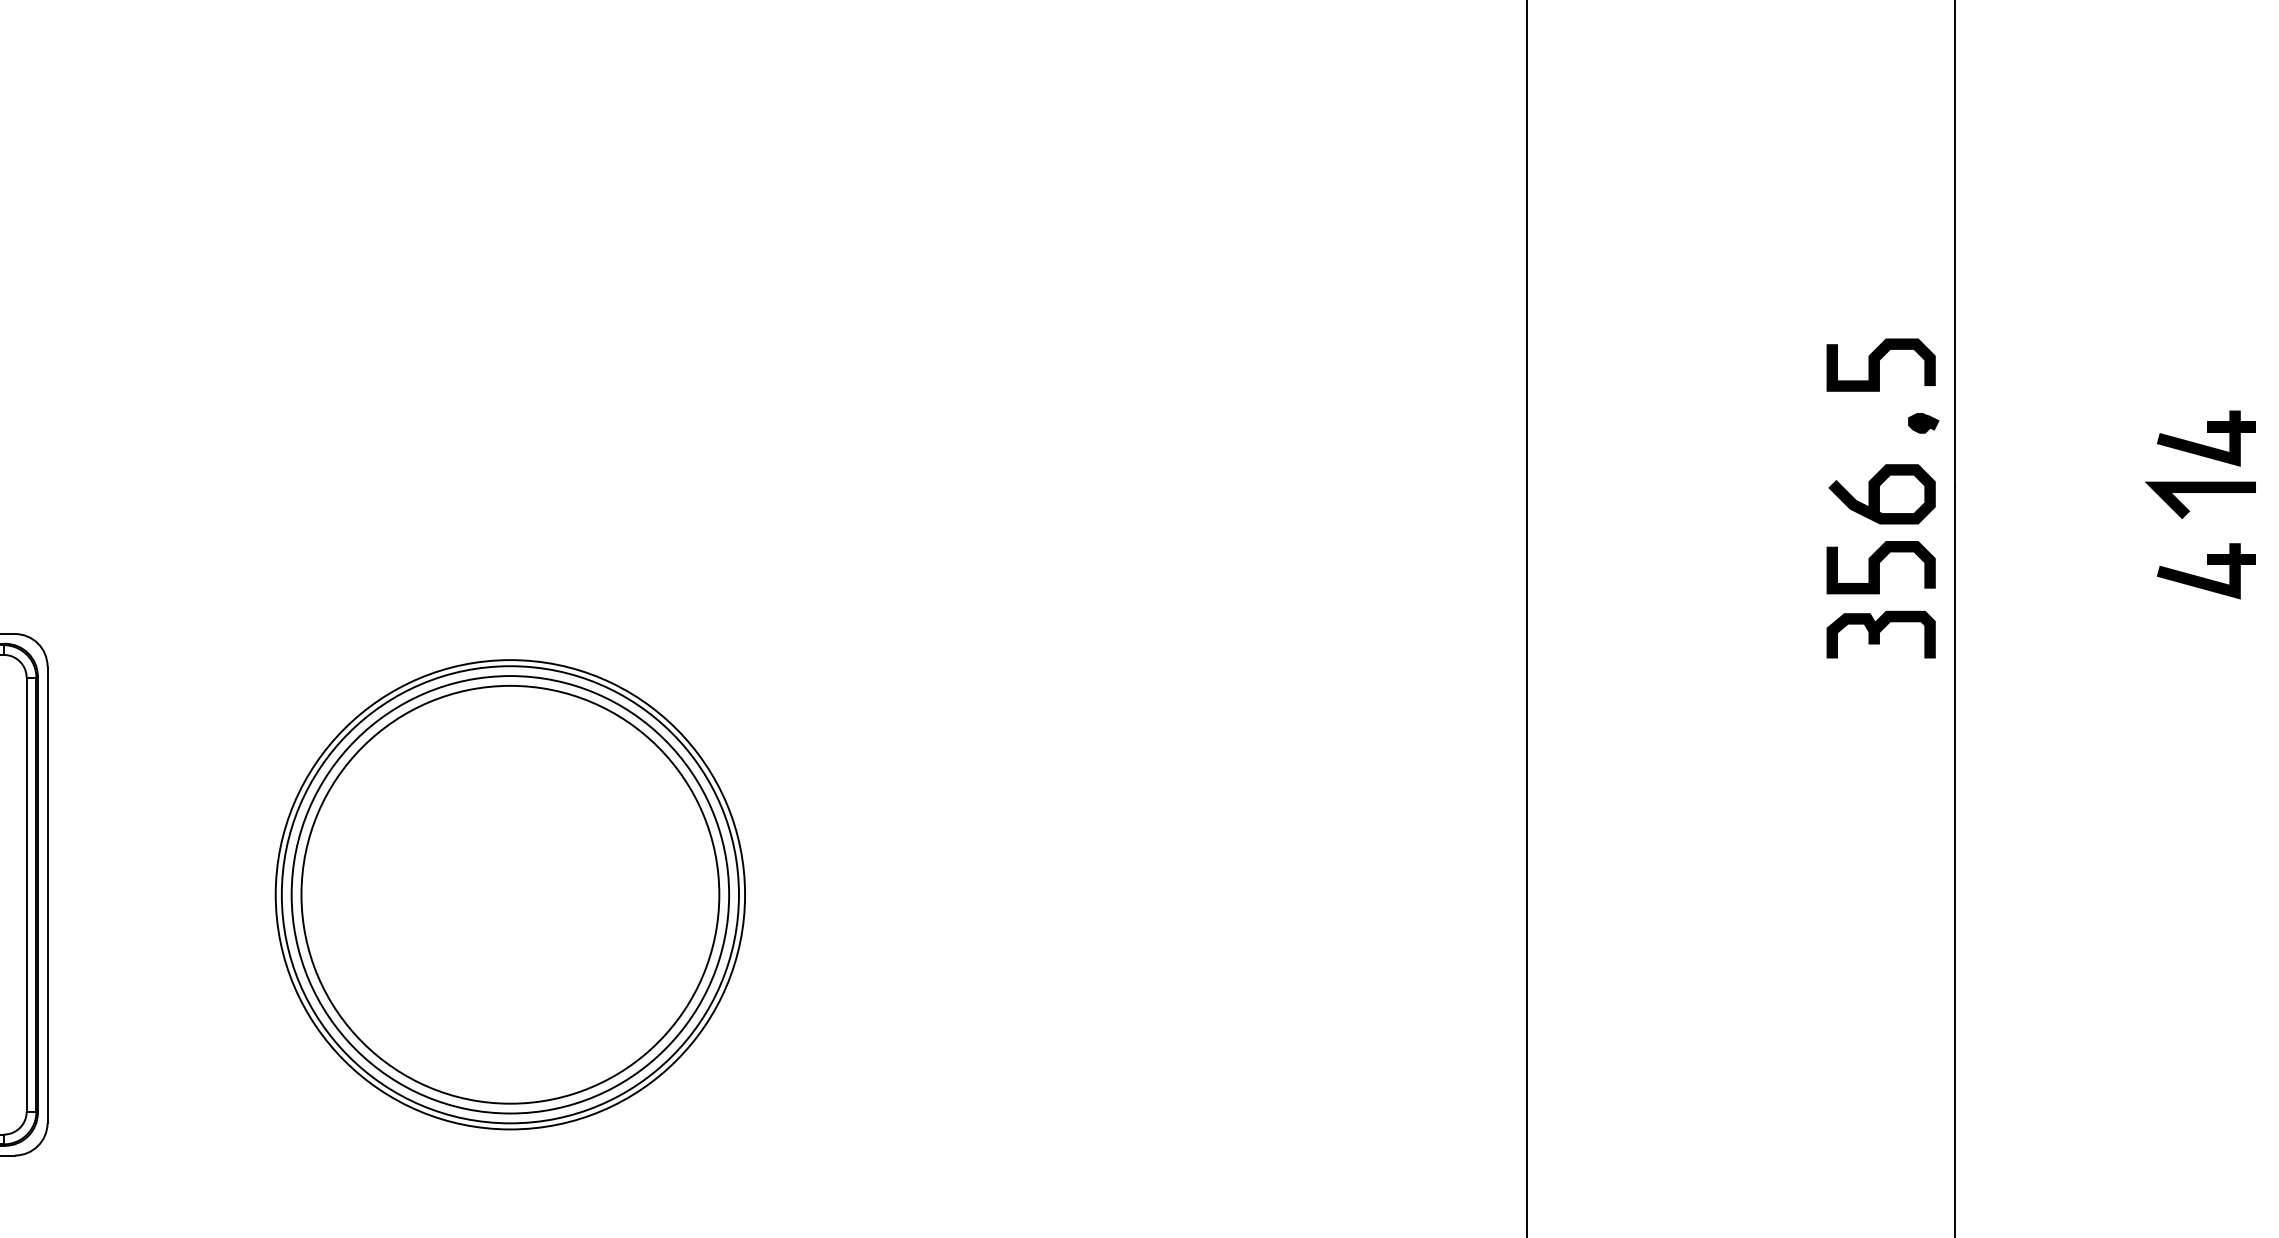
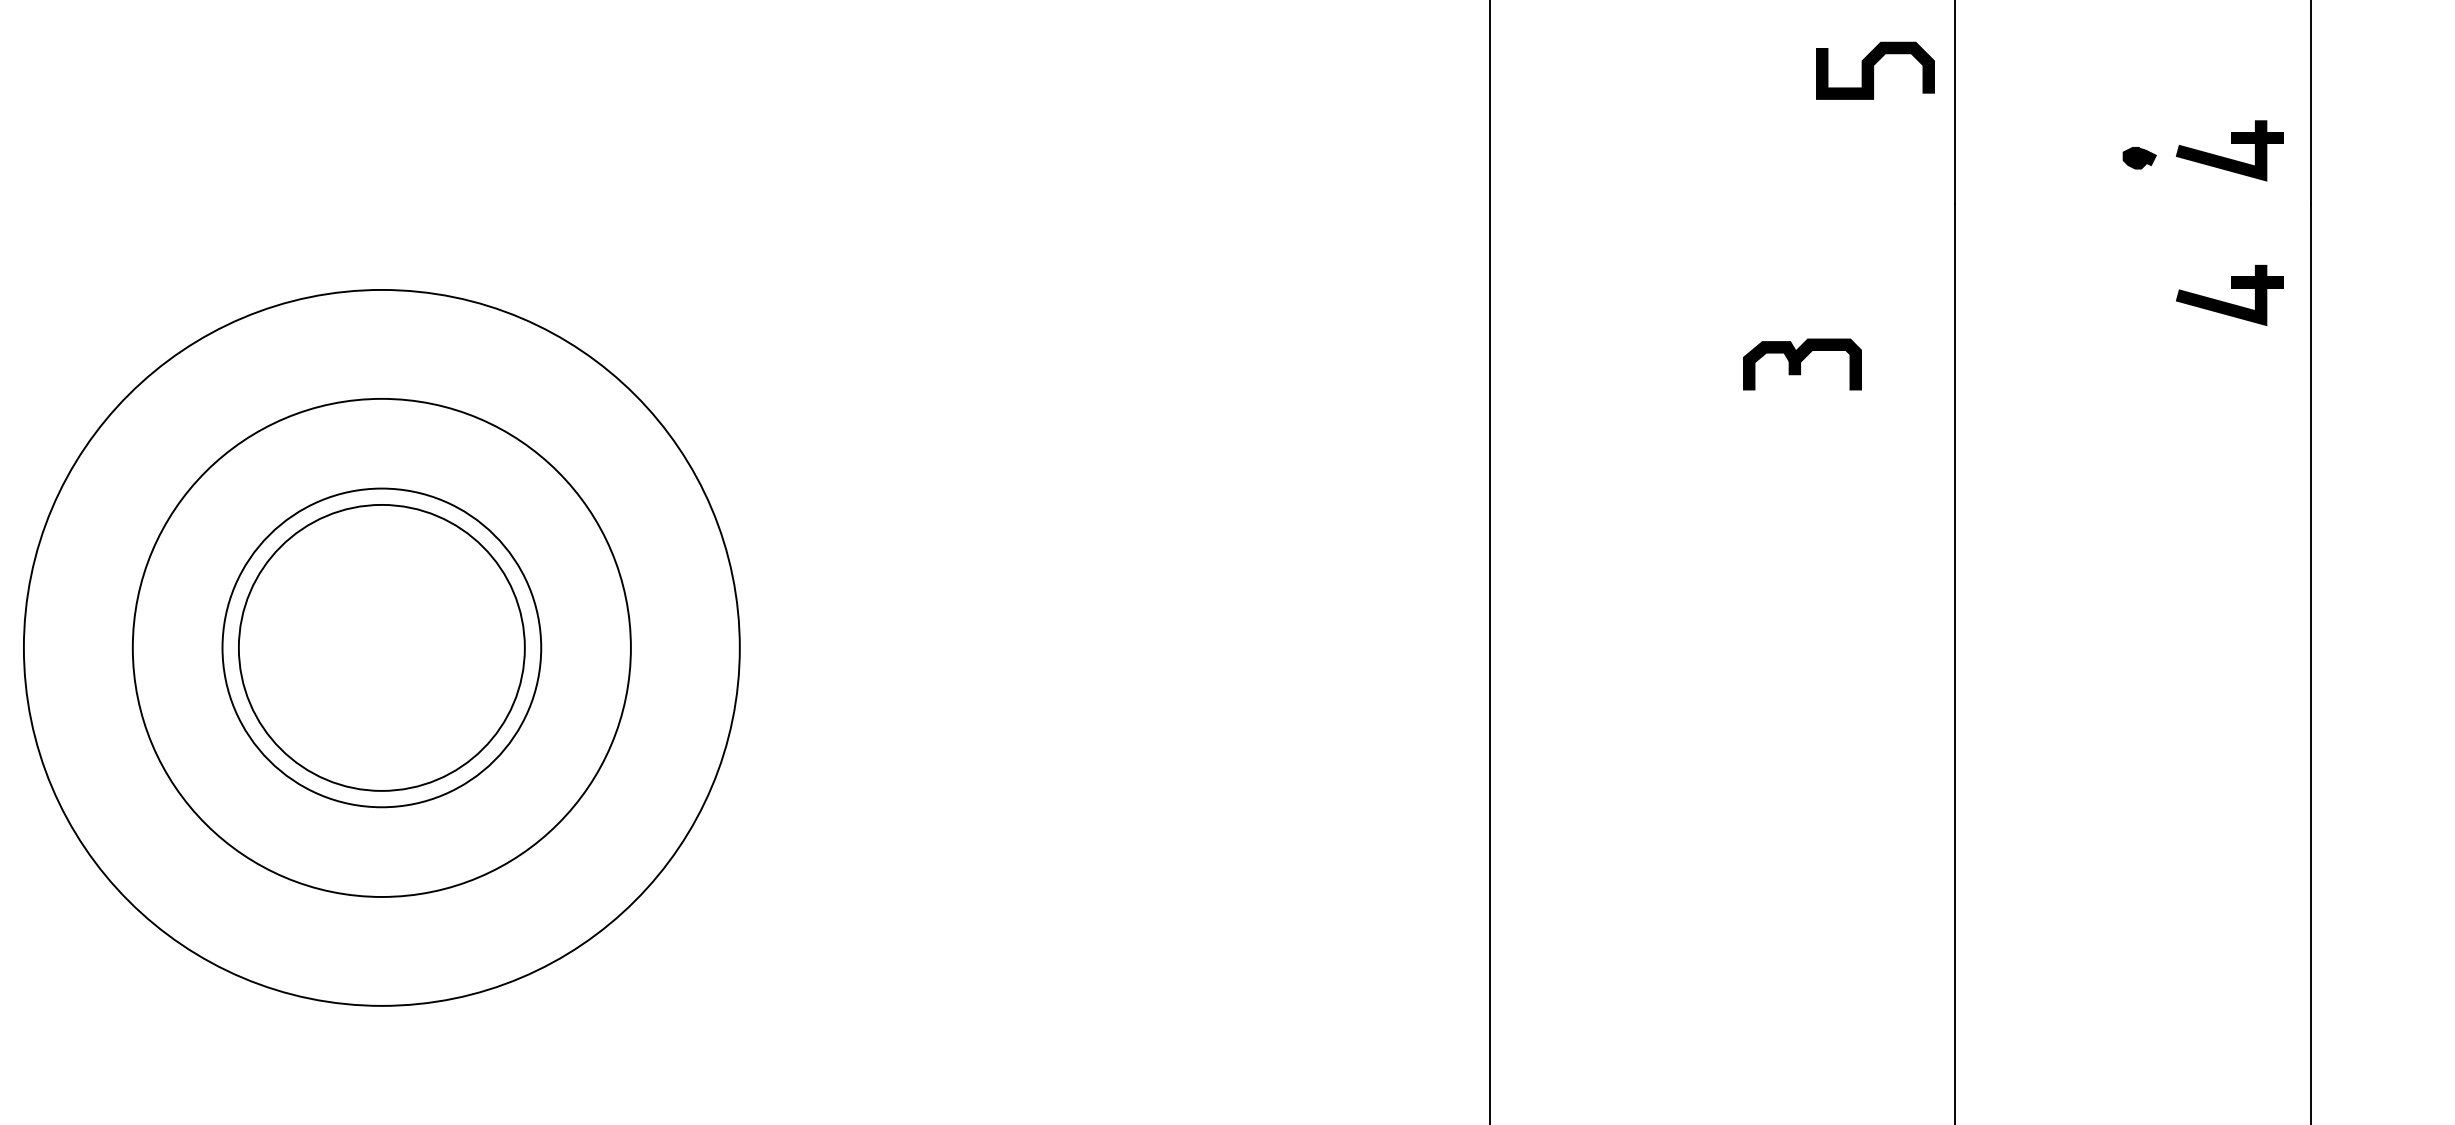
part: (1923, 423) -> (2139, 158), moved
line: (2200, 492) -> (2223, 209), removed
curve: (1879, 494) -> (1873, 211), removed
curve: (1879, 567) -> (1873, 291), removed
part: (1880, 634) -> (1801, 364), moved
circle: (510, 894) -> (381, 647), size x0.6
circle: (510, 894) -> (381, 647), size x0.7
circle: (510, 894) -> (381, 647), size x1.4

